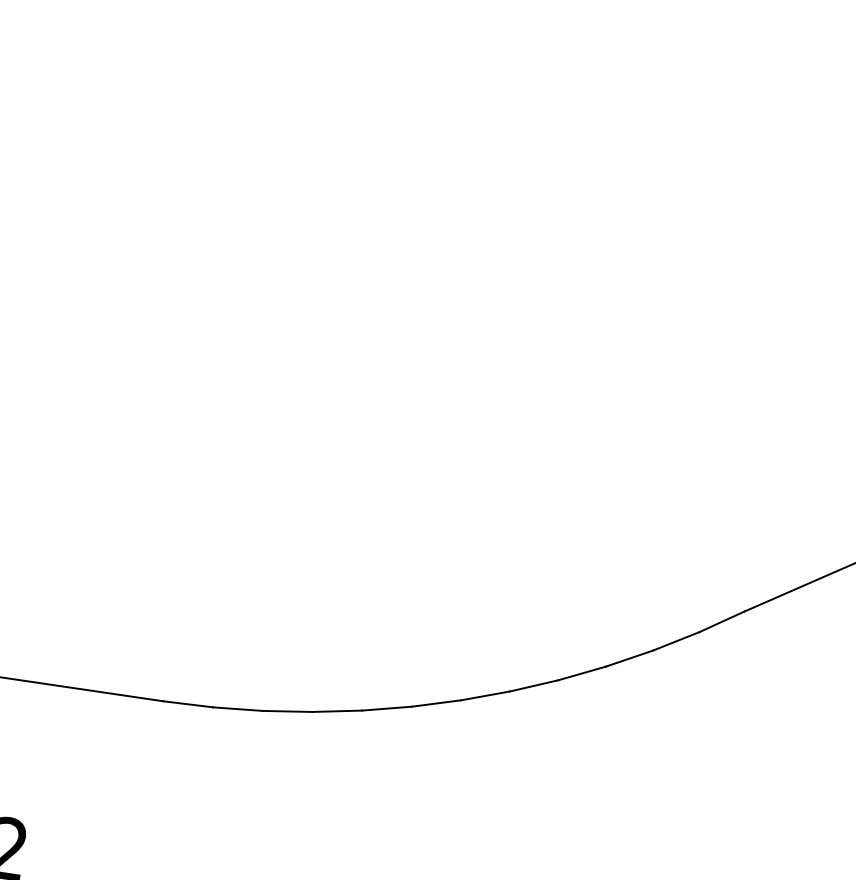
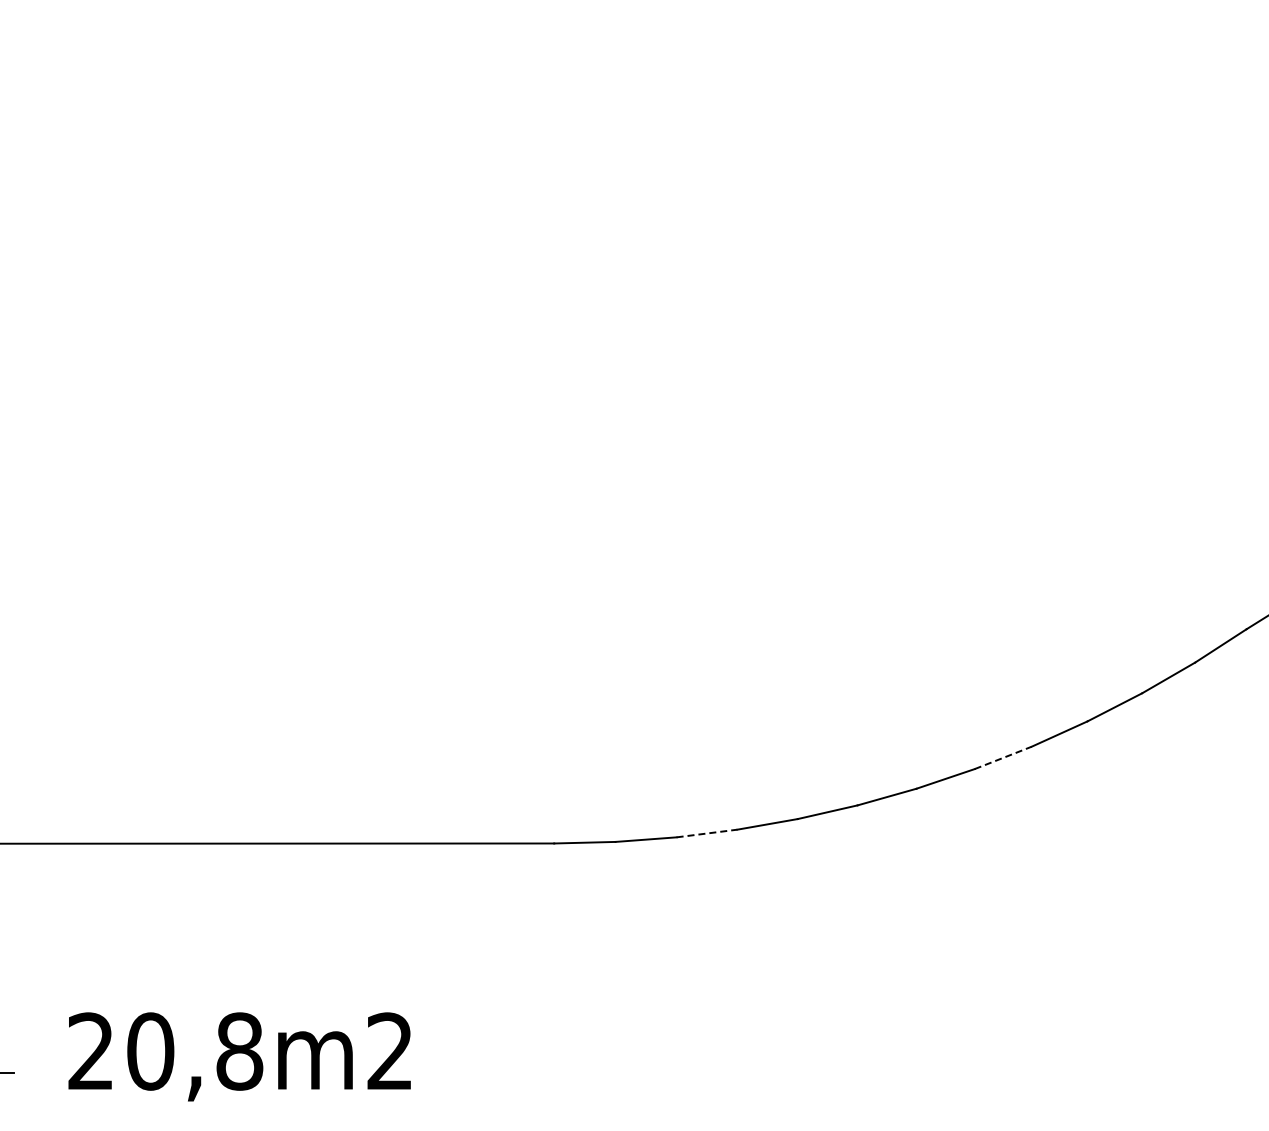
line: (534, 685) -> (1003, 757), solid -> dashed
line: (287, 711) -> (707, 833), solid -> dashed

